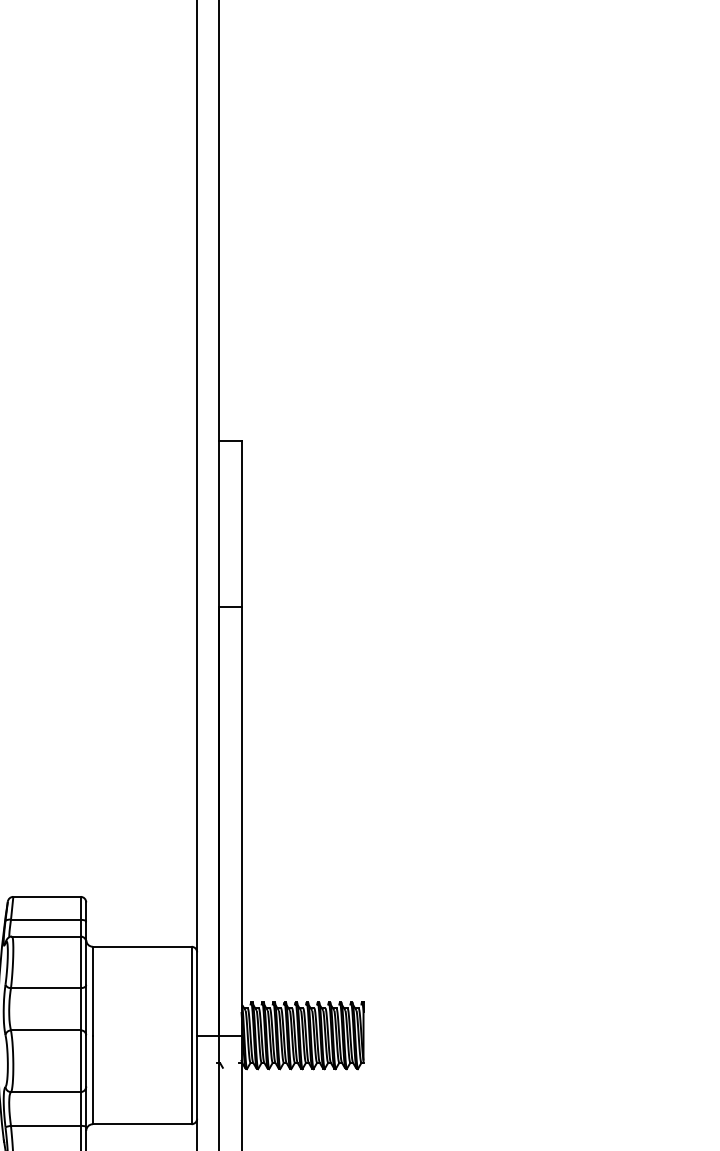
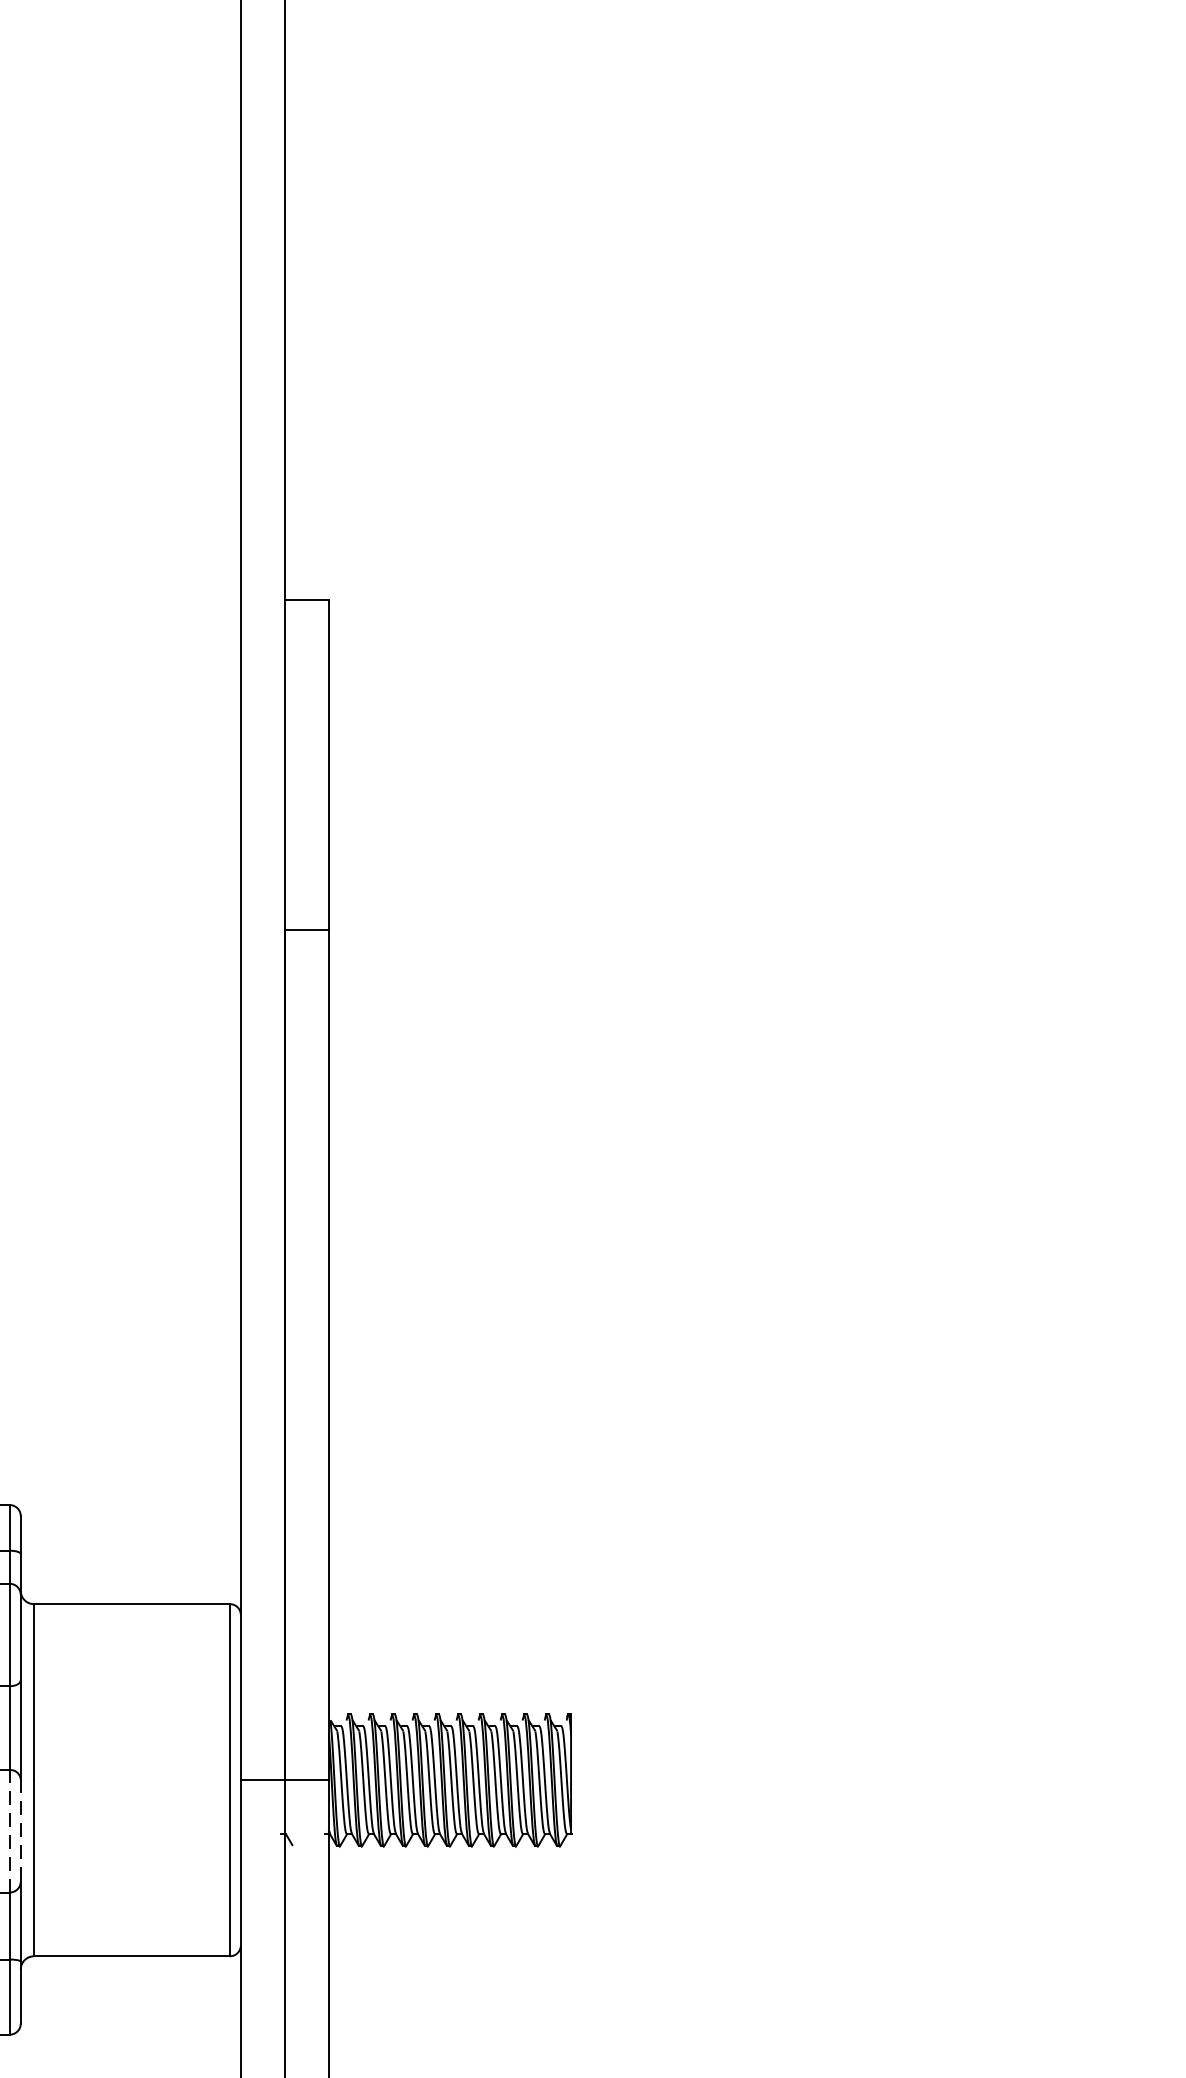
line: (86, 1060) -> (21, 1829), solid -> dashed
line: (80, 1061) -> (9, 1831), solid -> dashed

